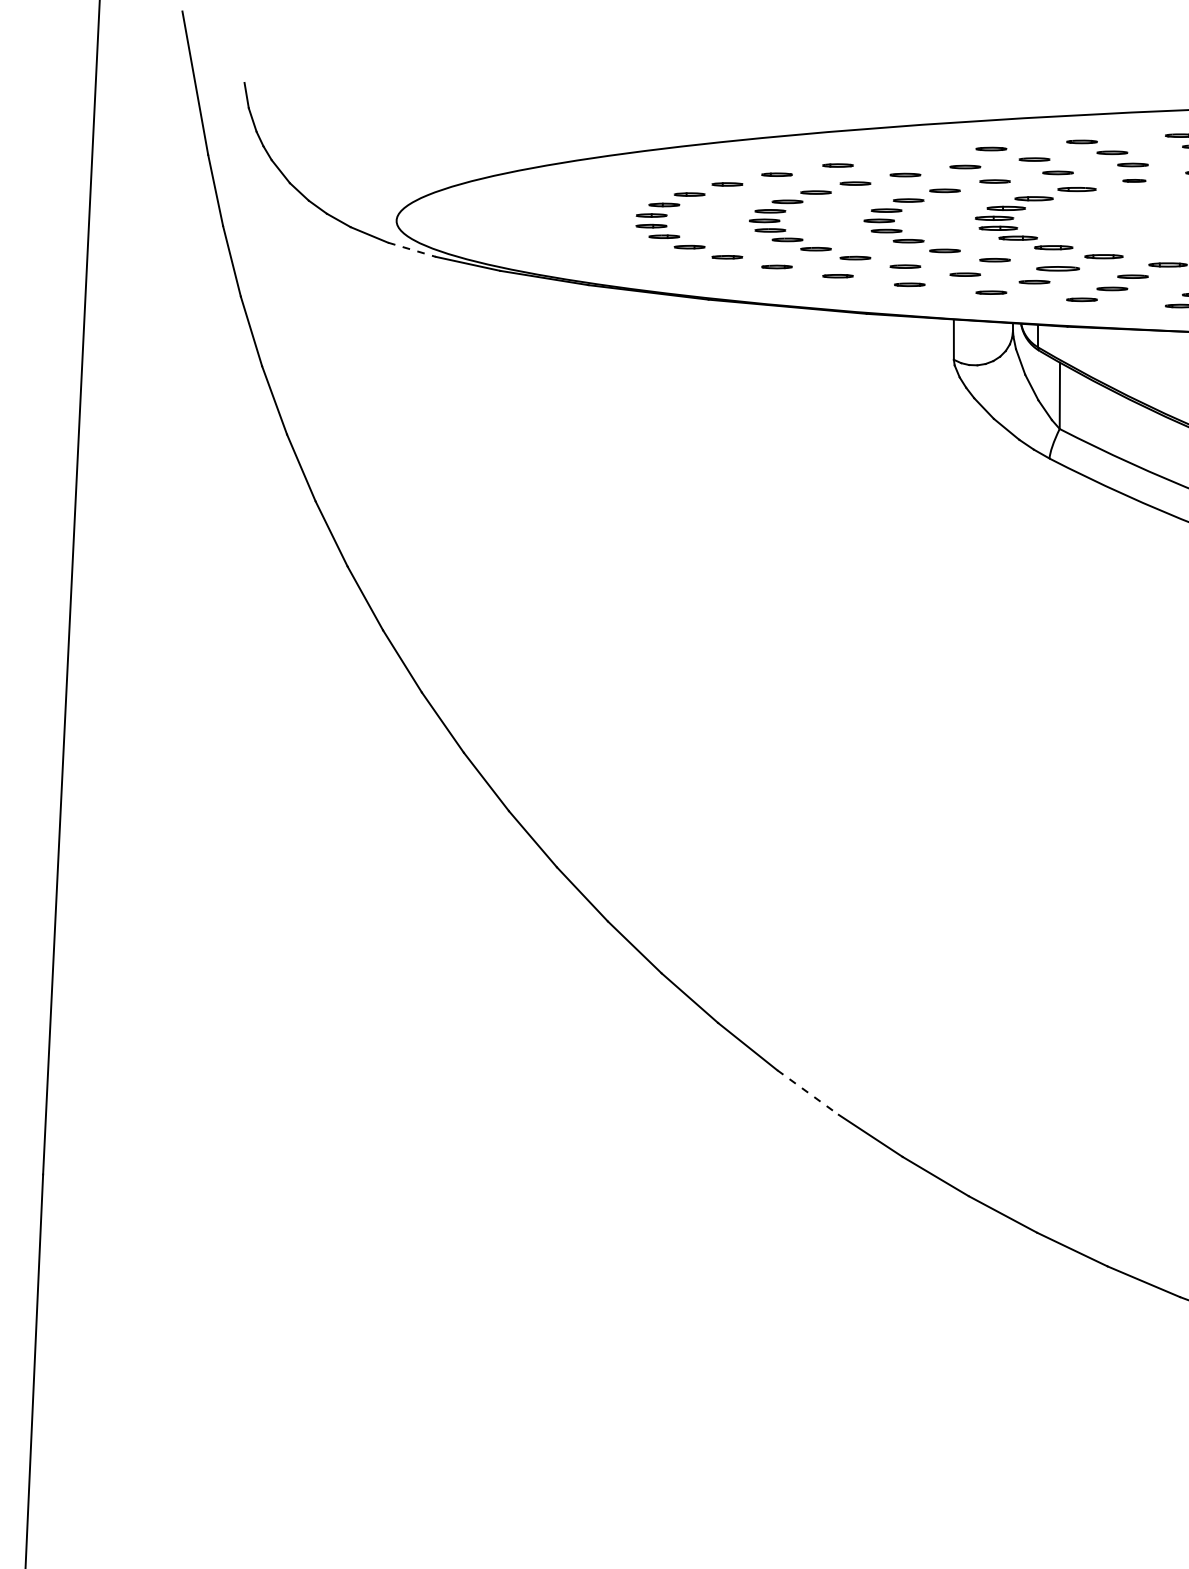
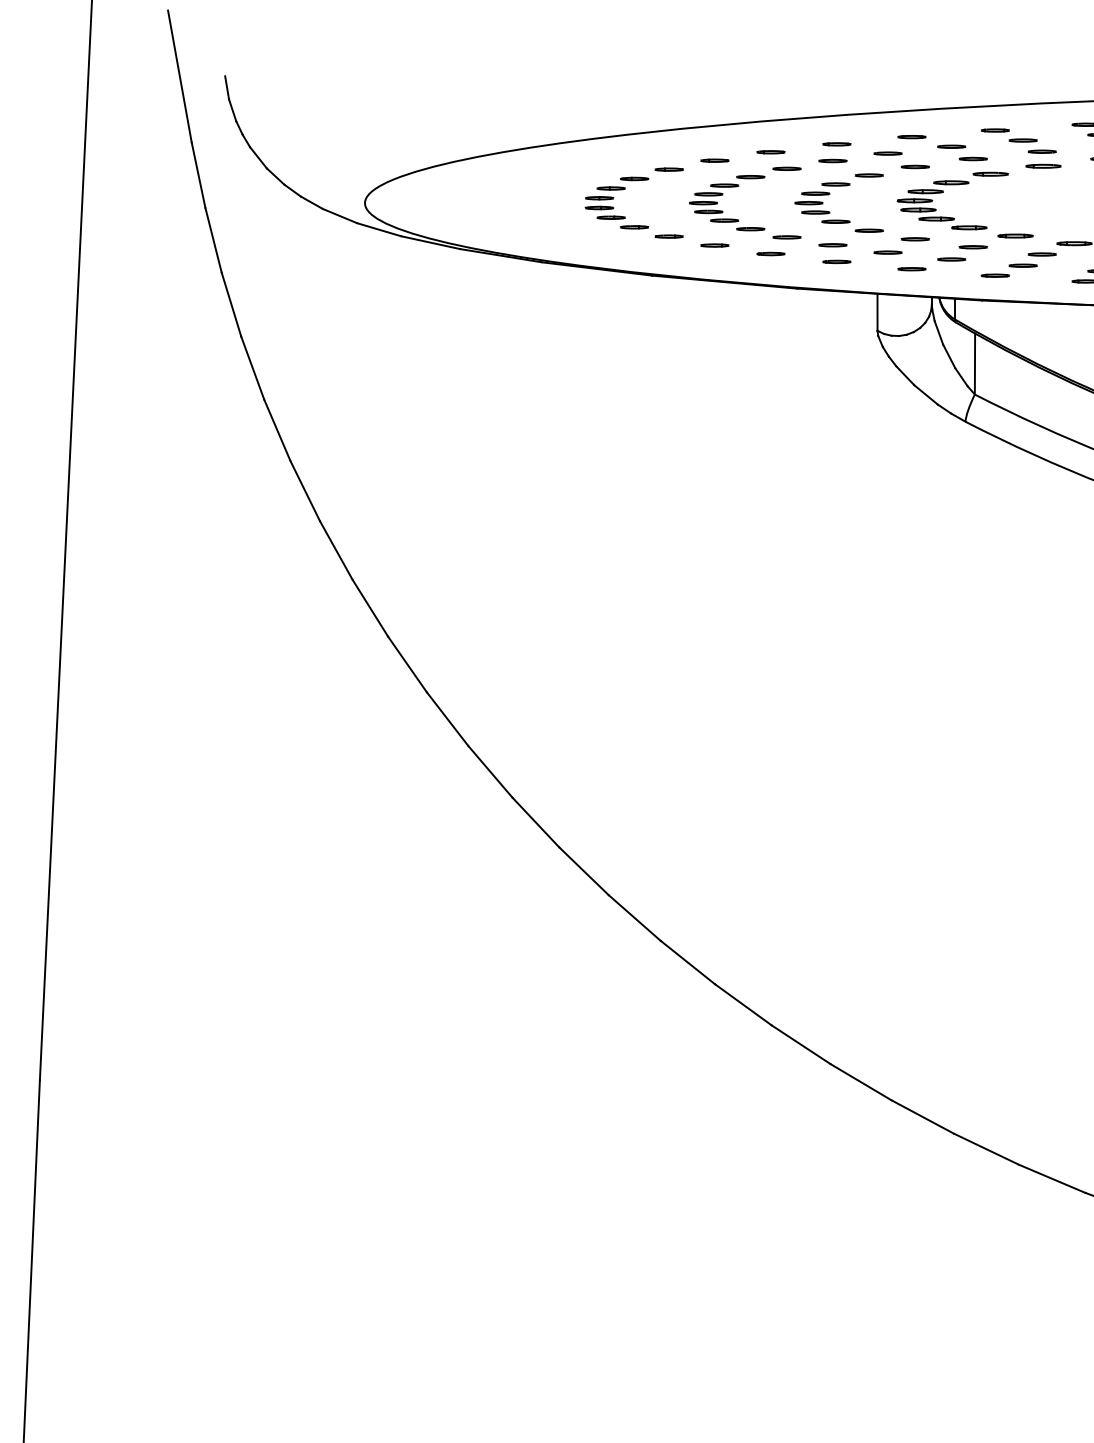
part: (909, 156) -> (836, 143), added
part: (1134, 180) -> (1043, 166), size x1.67
line: (411, 249) -> (378, 229), dashed -> solid
part: (1057, 268) -> (972, 246), size x0.71
line: (808, 1092) -> (743, 1004), dashed -> solid

